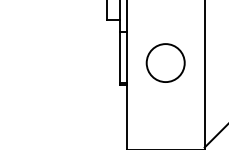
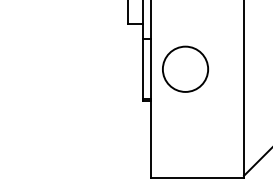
circle: (165, 62) -> (185, 68), moved

